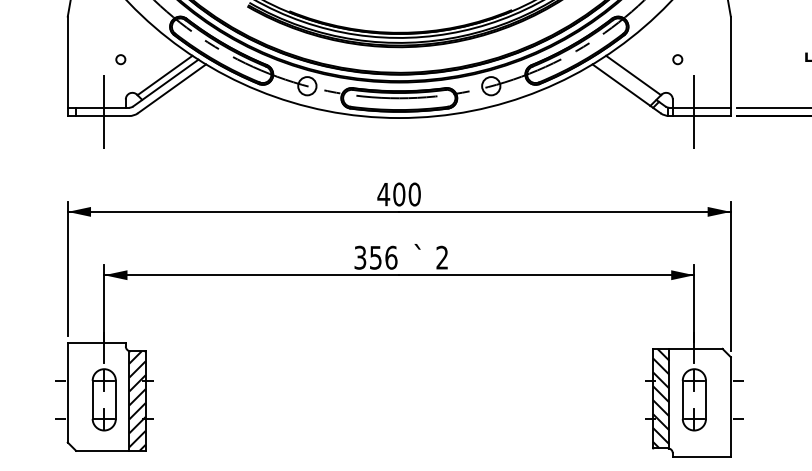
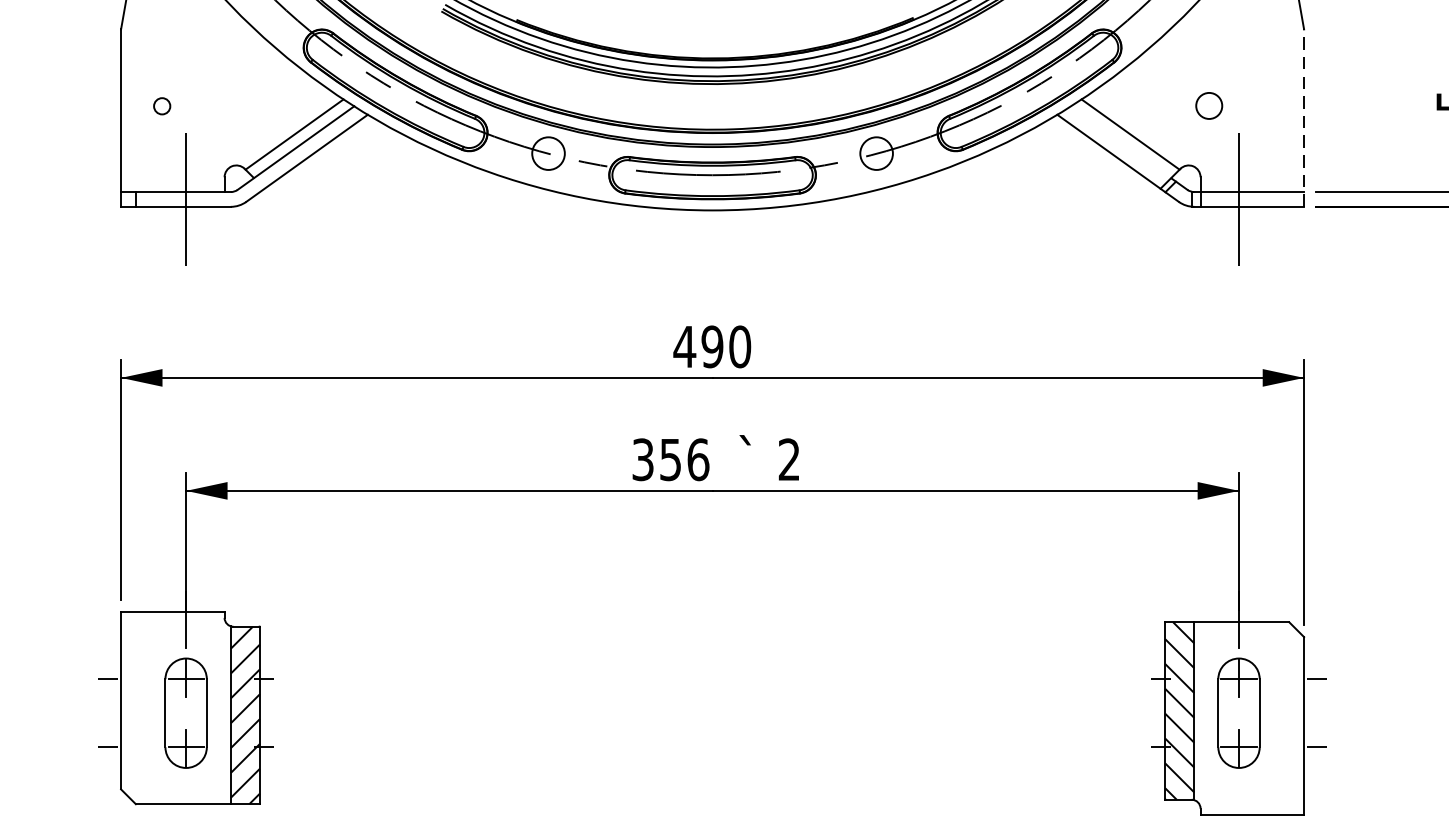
circle: (120, 59) -> (161, 105), moved
circle: (677, 59) -> (1208, 105), size x1.6
line: (730, 66) -> (1303, 118), solid -> dashed
text: (399, 194) -> (712, 346), 400 -> 490

